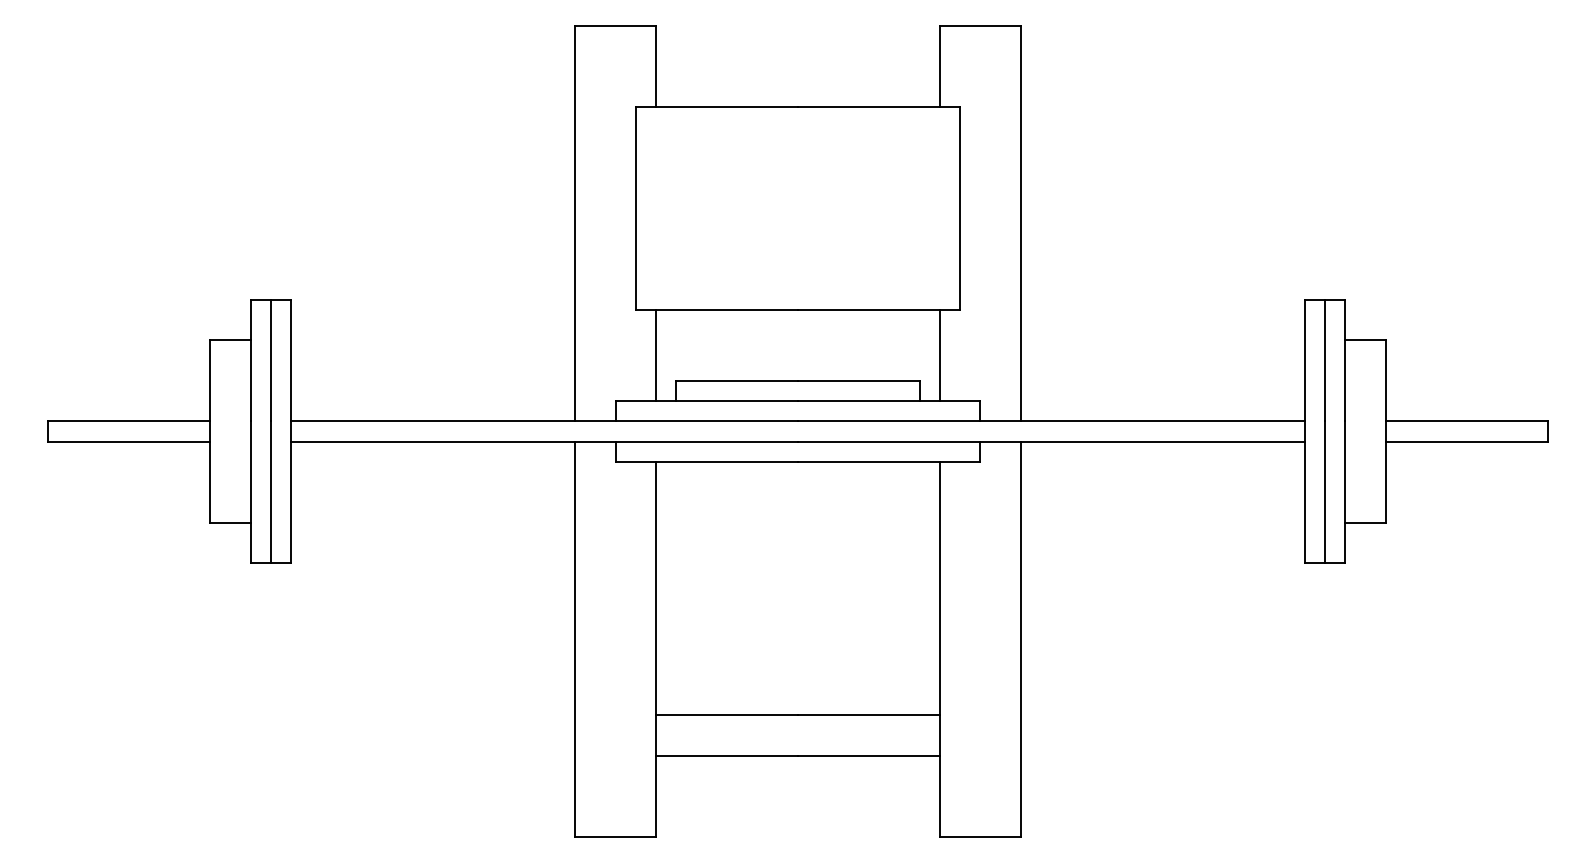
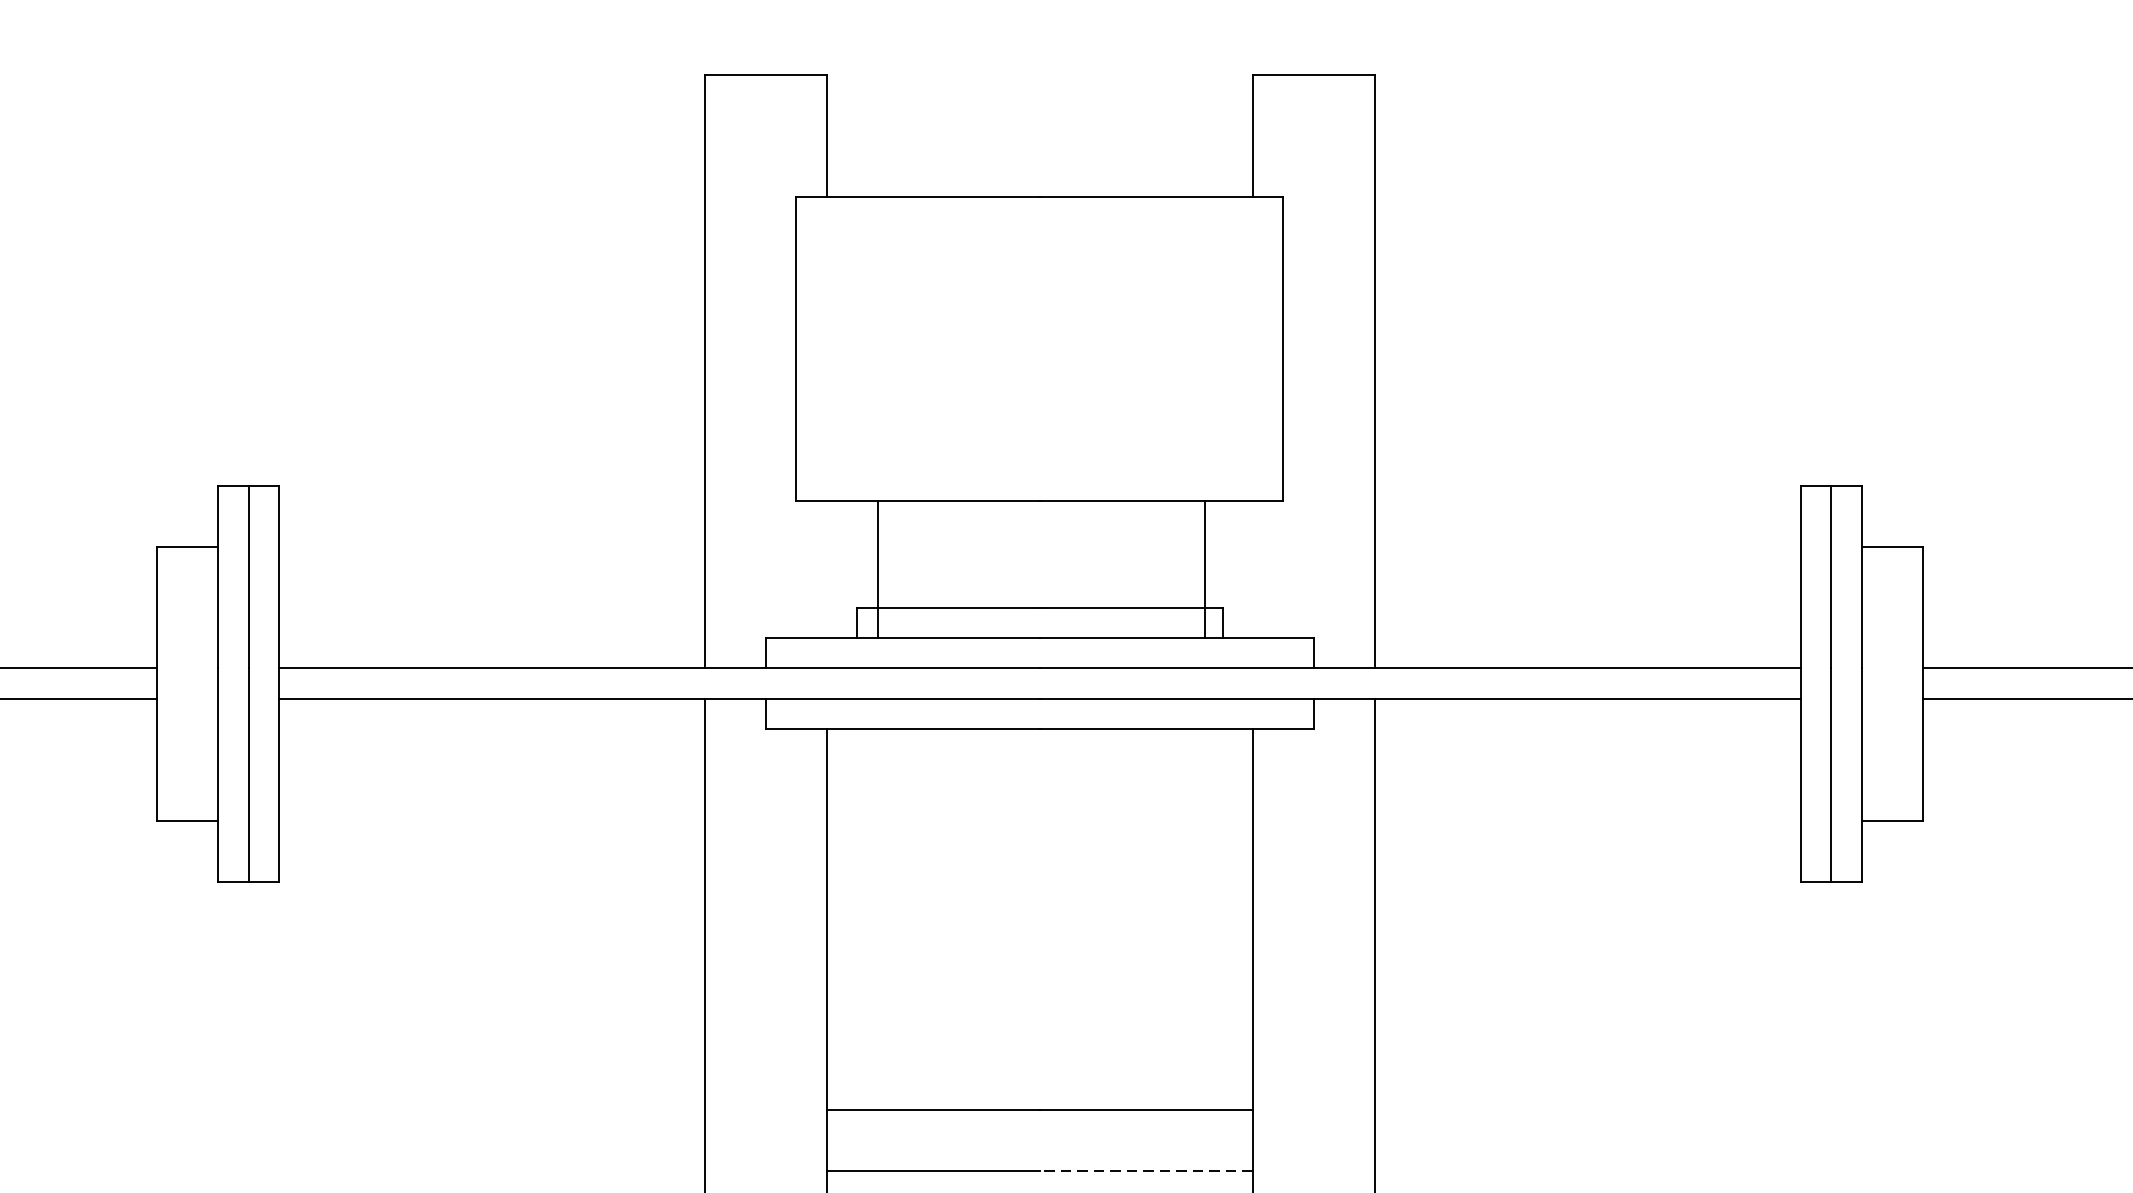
line: (656, 355) -> (878, 569), moved
line: (939, 355) -> (1204, 569), moved
line: (868, 755) -> (1145, 1170), solid -> dashed

